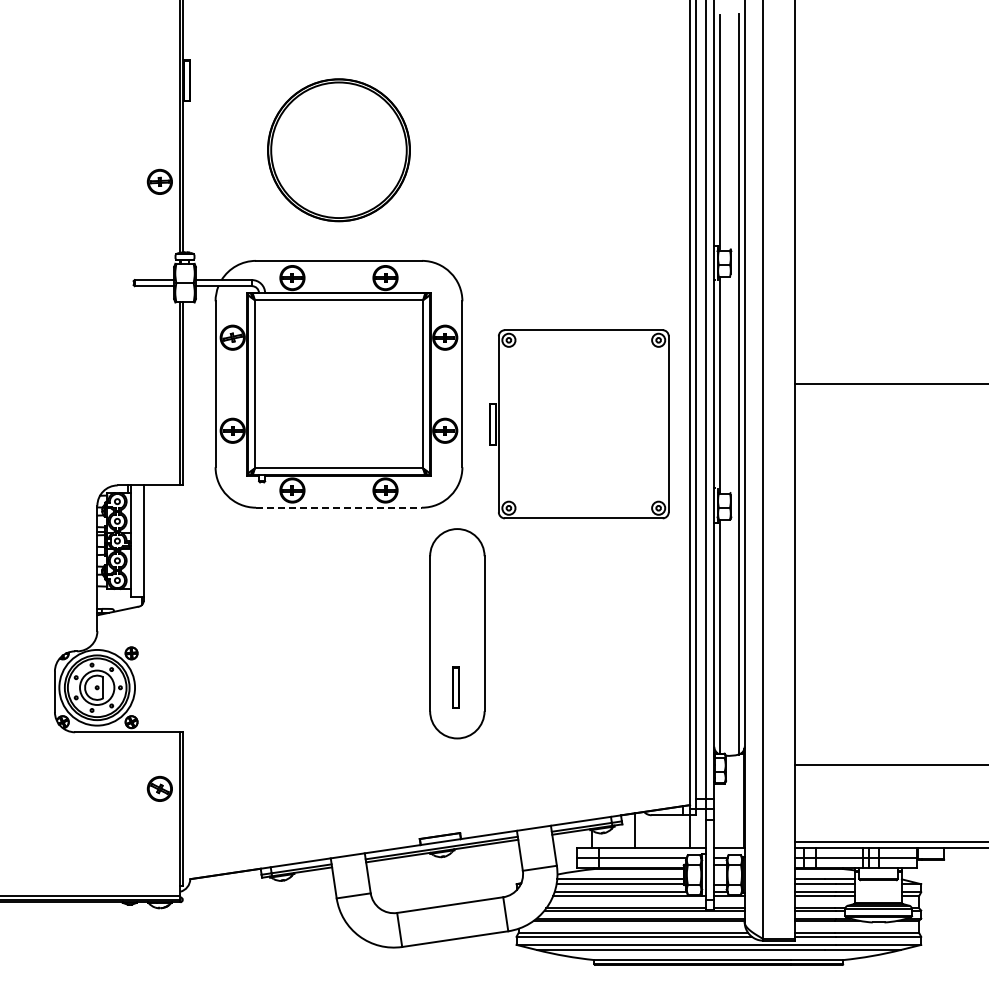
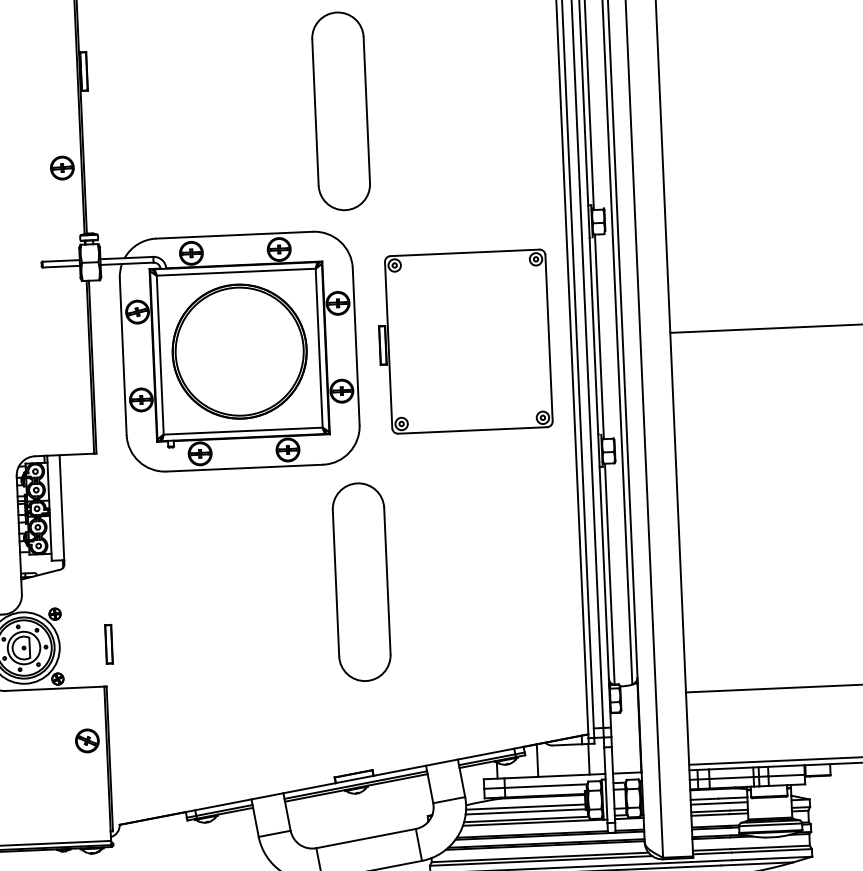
part: (457, 134) -> (341, 111), added
part: (338, 150) -> (239, 351), moved
part: (579, 424) -> (464, 342), moved
line: (339, 507) -> (245, 467), dashed -> solid
part: (455, 687) -> (108, 644), moved

